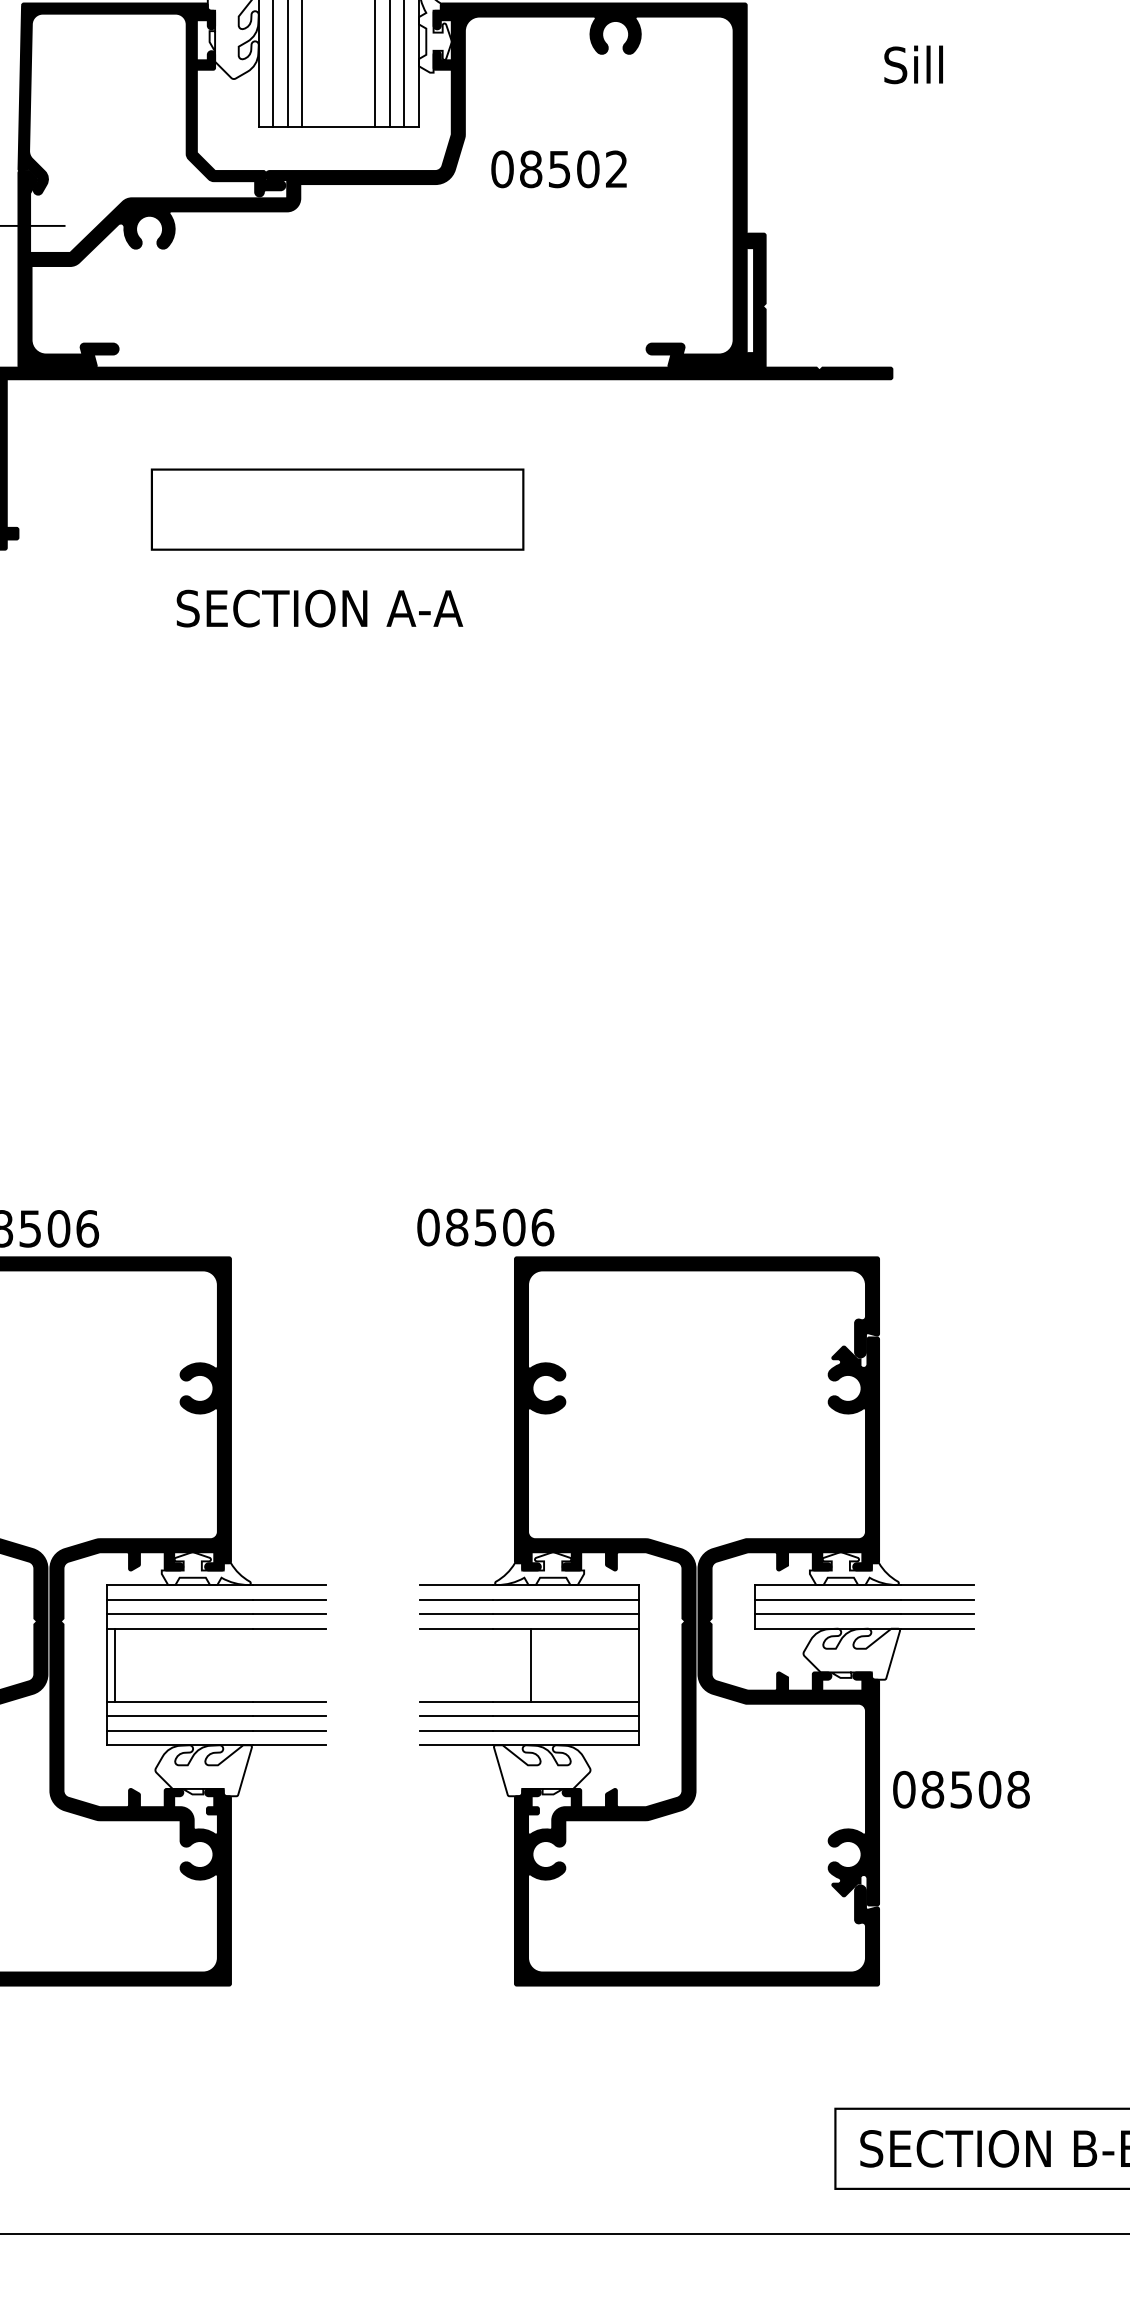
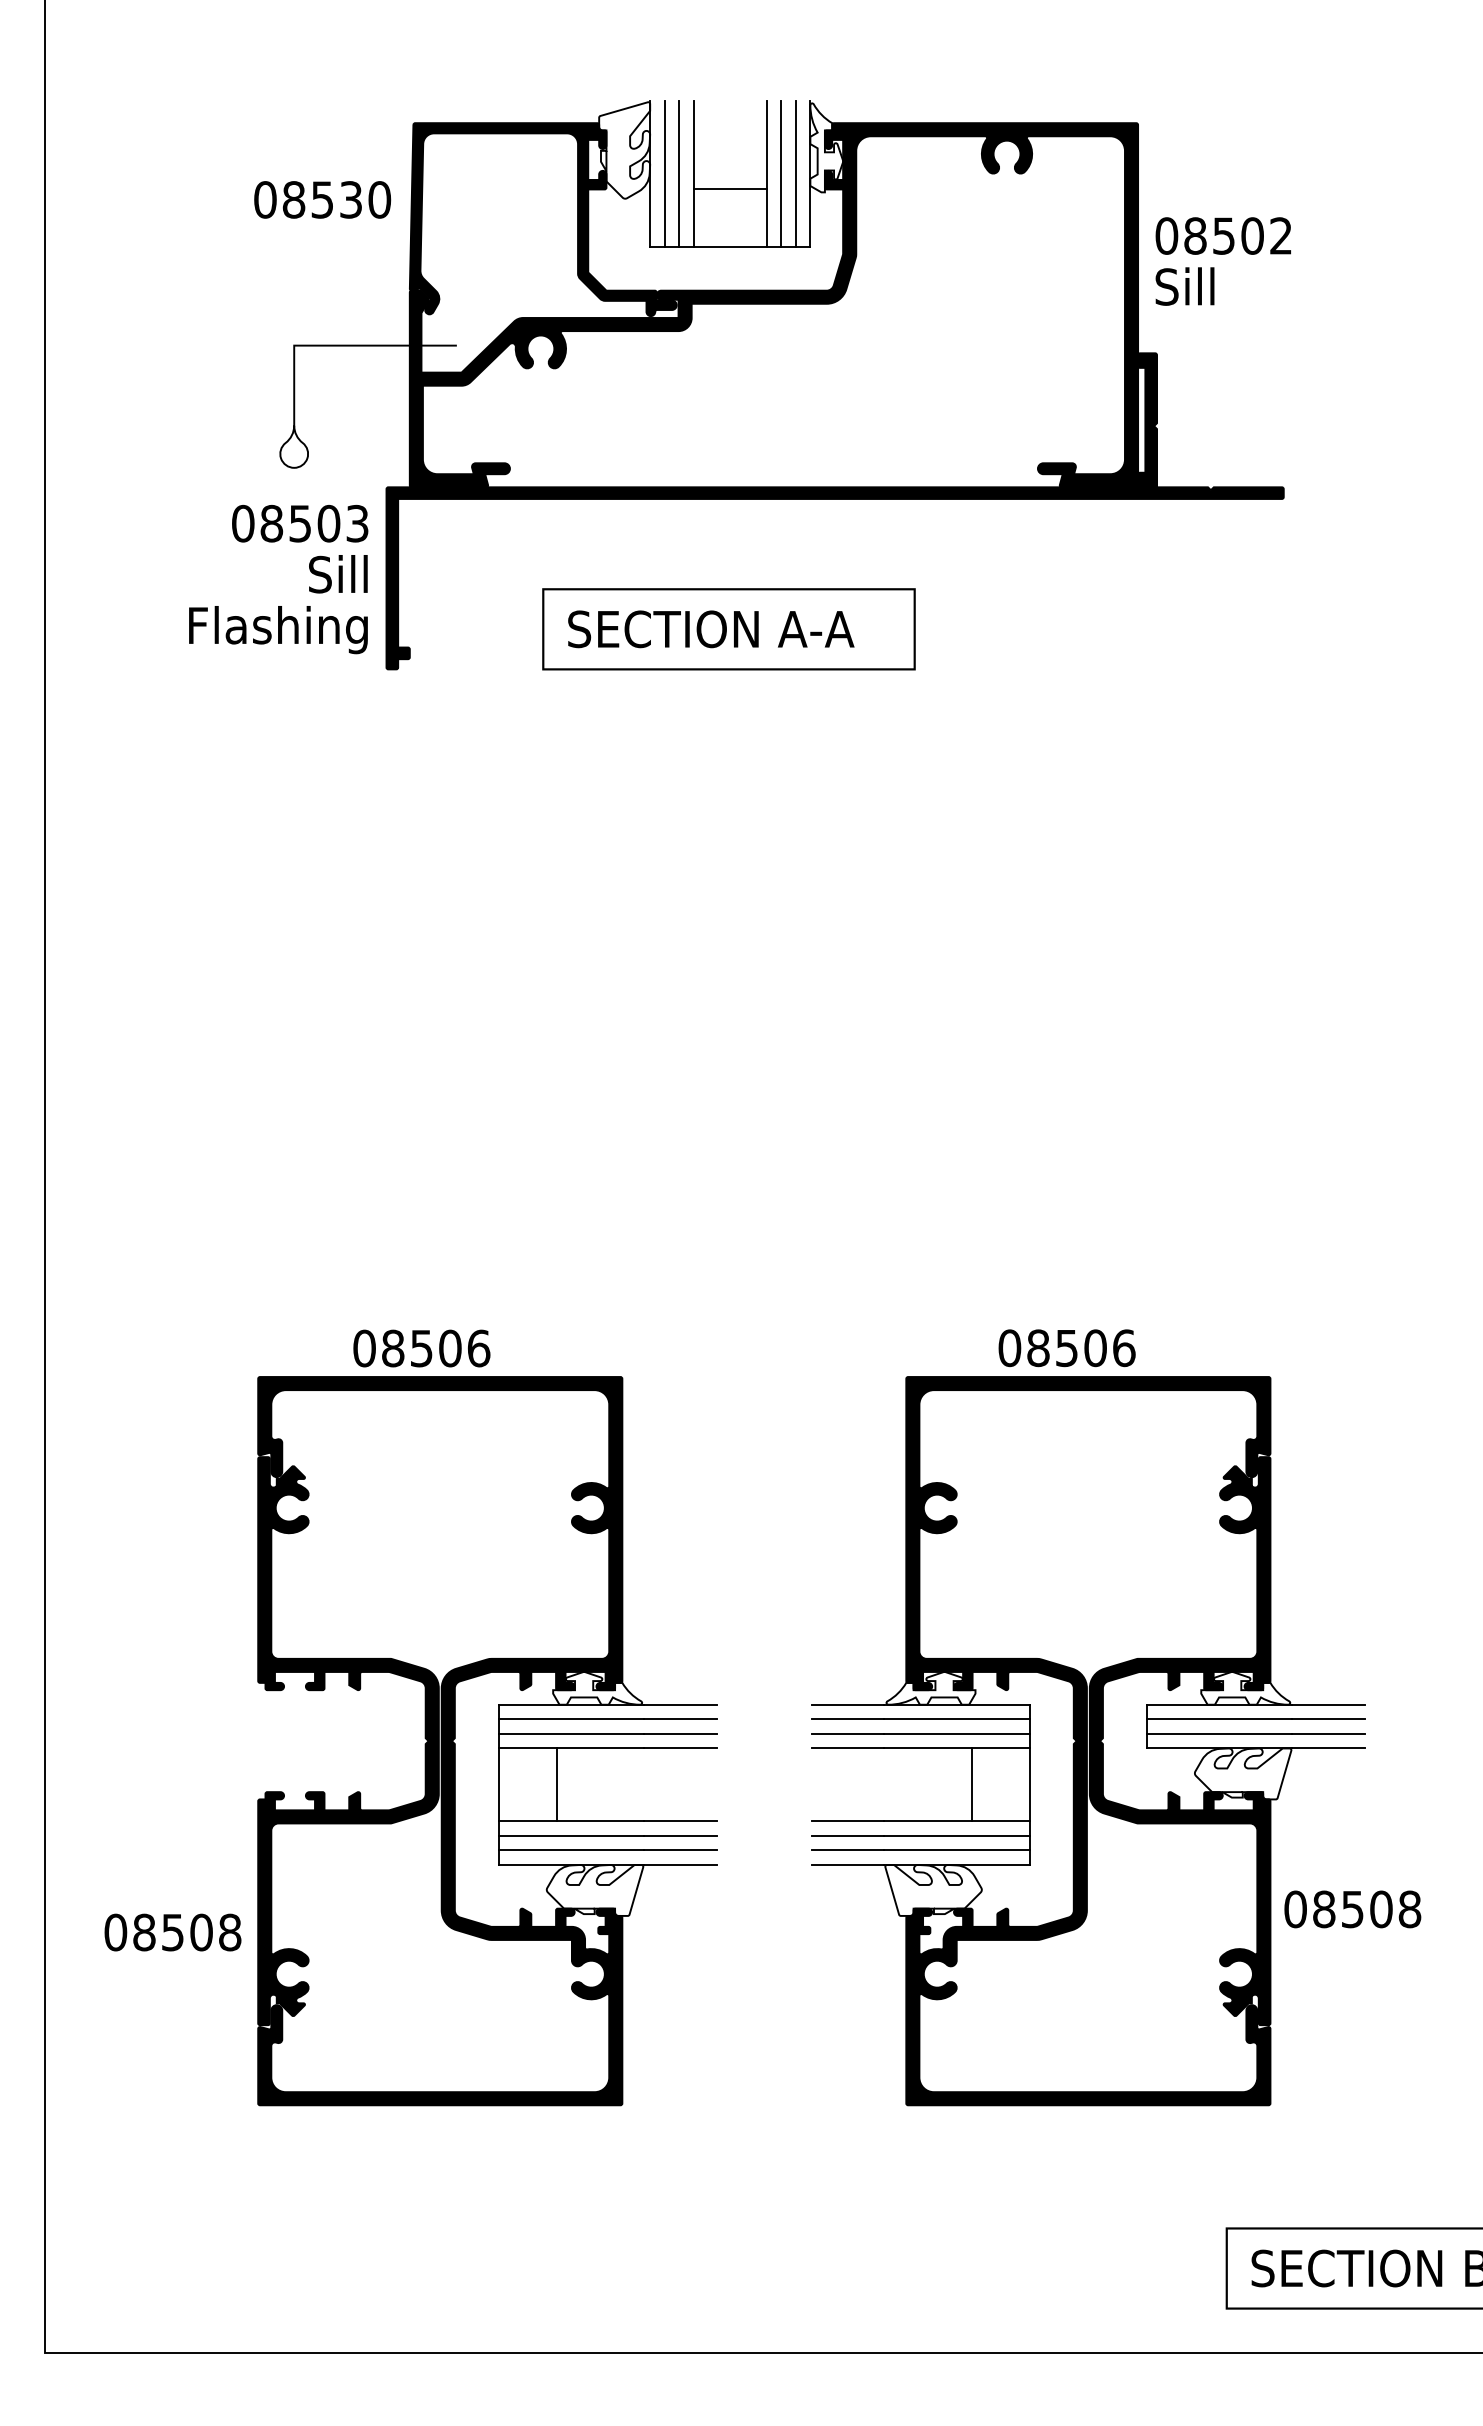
text: (913, 64) -> (1184, 286), moved
line: (338, 68) -> (729, 188), added
text: (558, 168) -> (1222, 235), moved
text: (320, 608) -> (711, 629), moved
text: (485, 1227) -> (1066, 1348), moved
line: (115, 1664) -> (556, 1784), moved
line: (531, 1664) -> (971, 1784), moved

